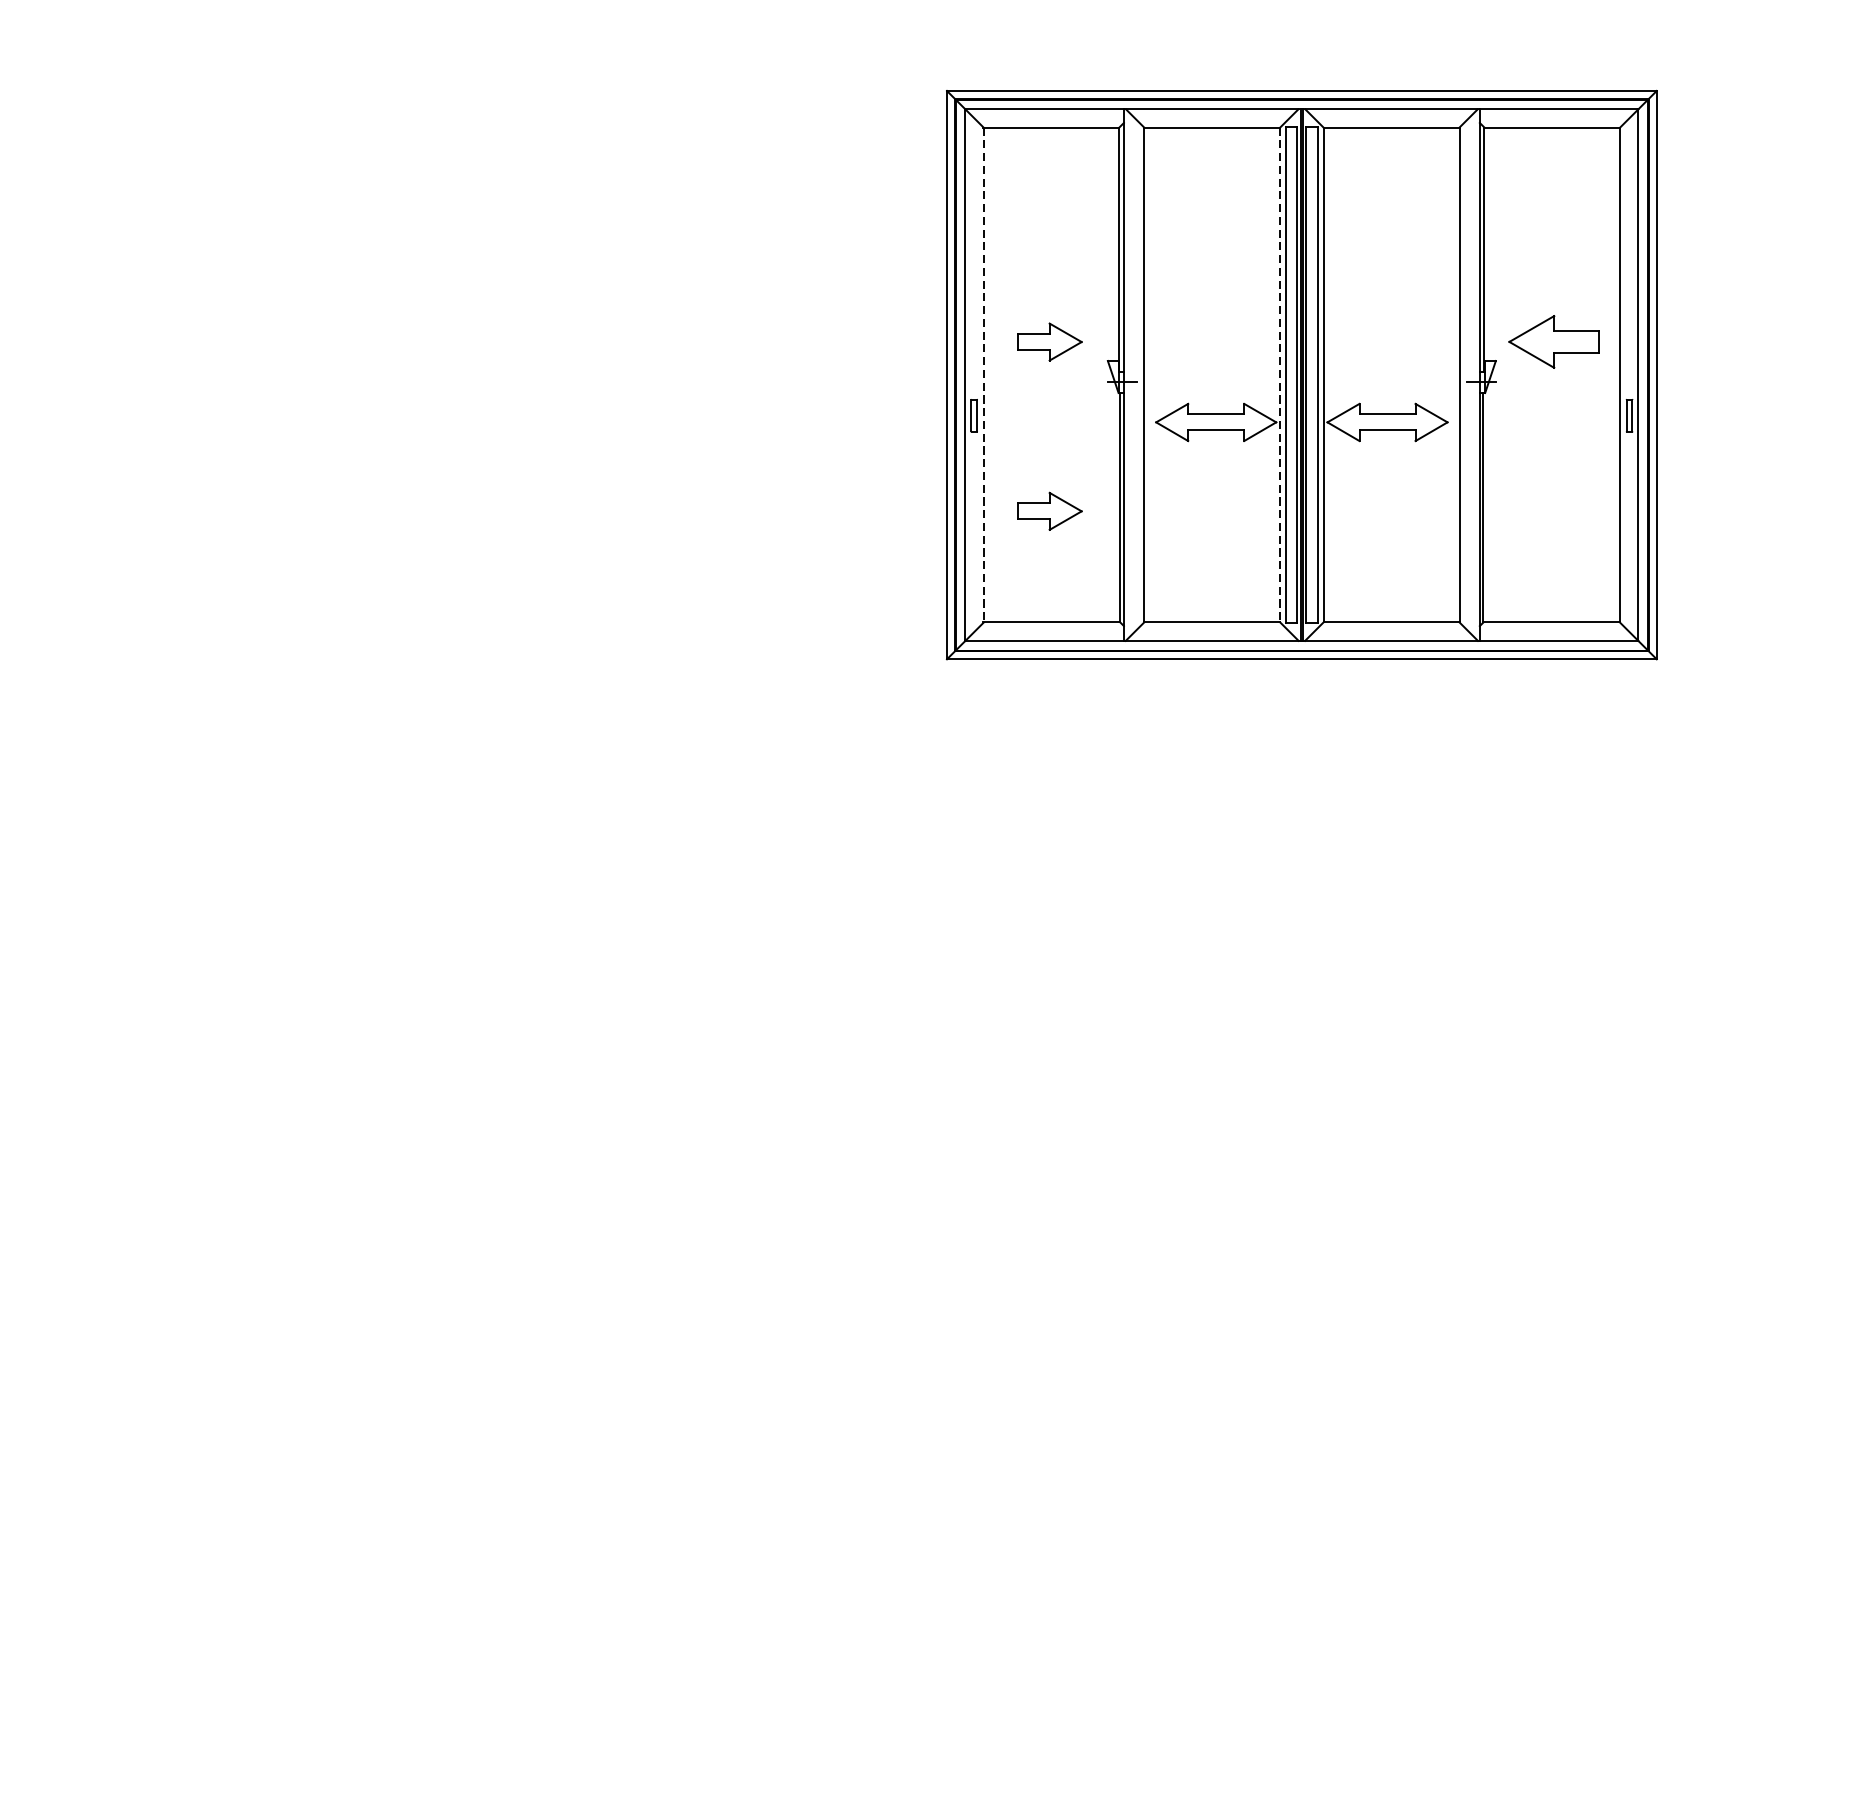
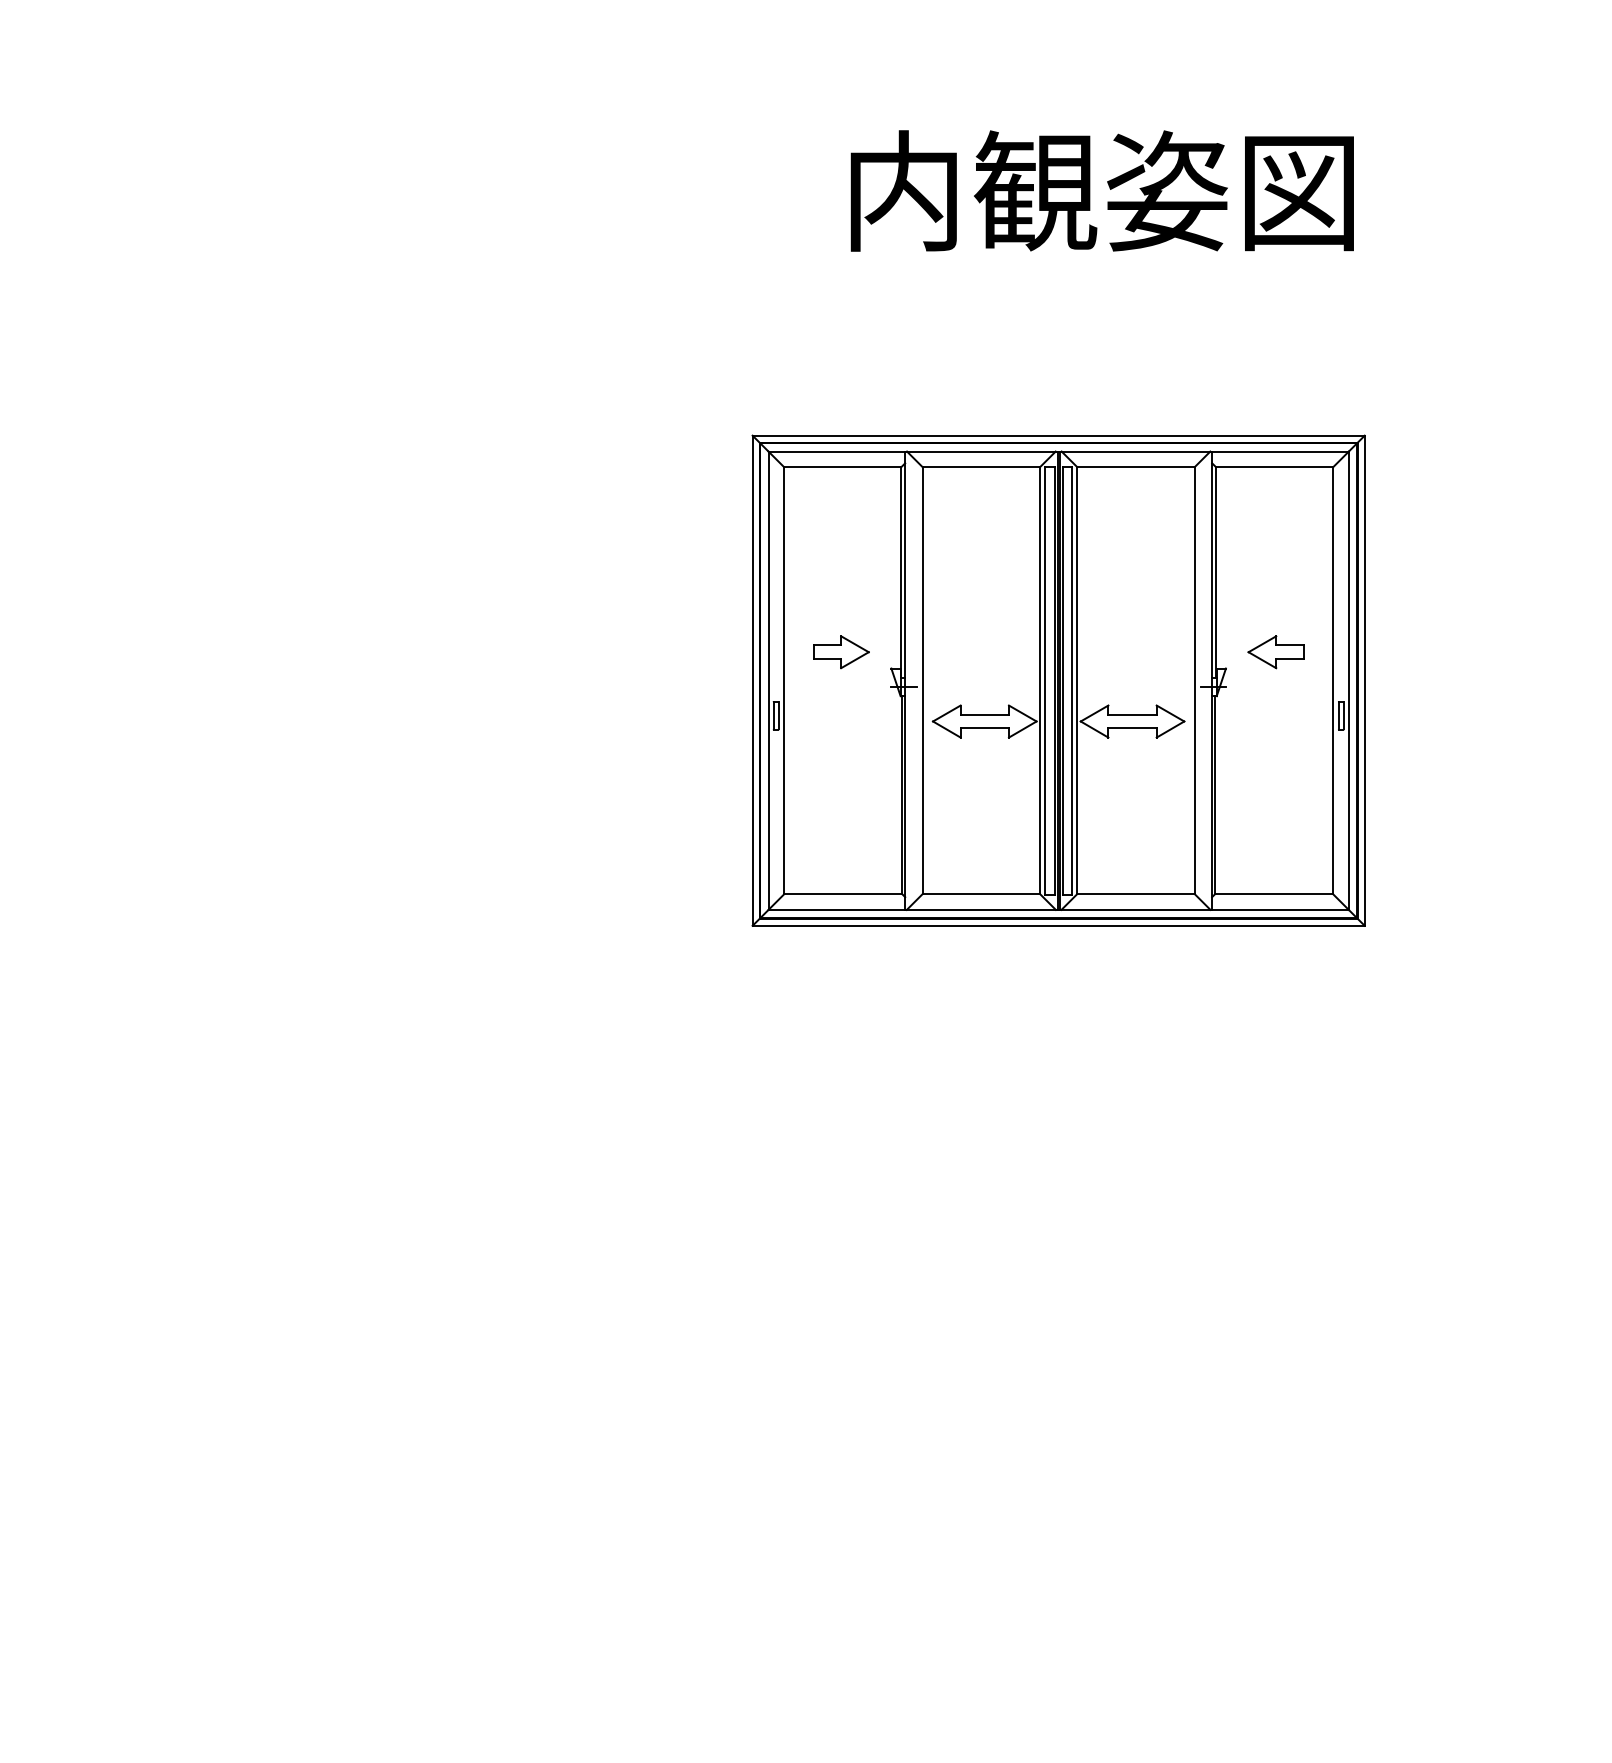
part: (1553, 342) -> (1275, 652), size x0.71
line: (983, 376) -> (784, 681), dashed -> solid
line: (1280, 376) -> (1040, 681), dashed -> solid
part: (1050, 511) -> (841, 798), removed

